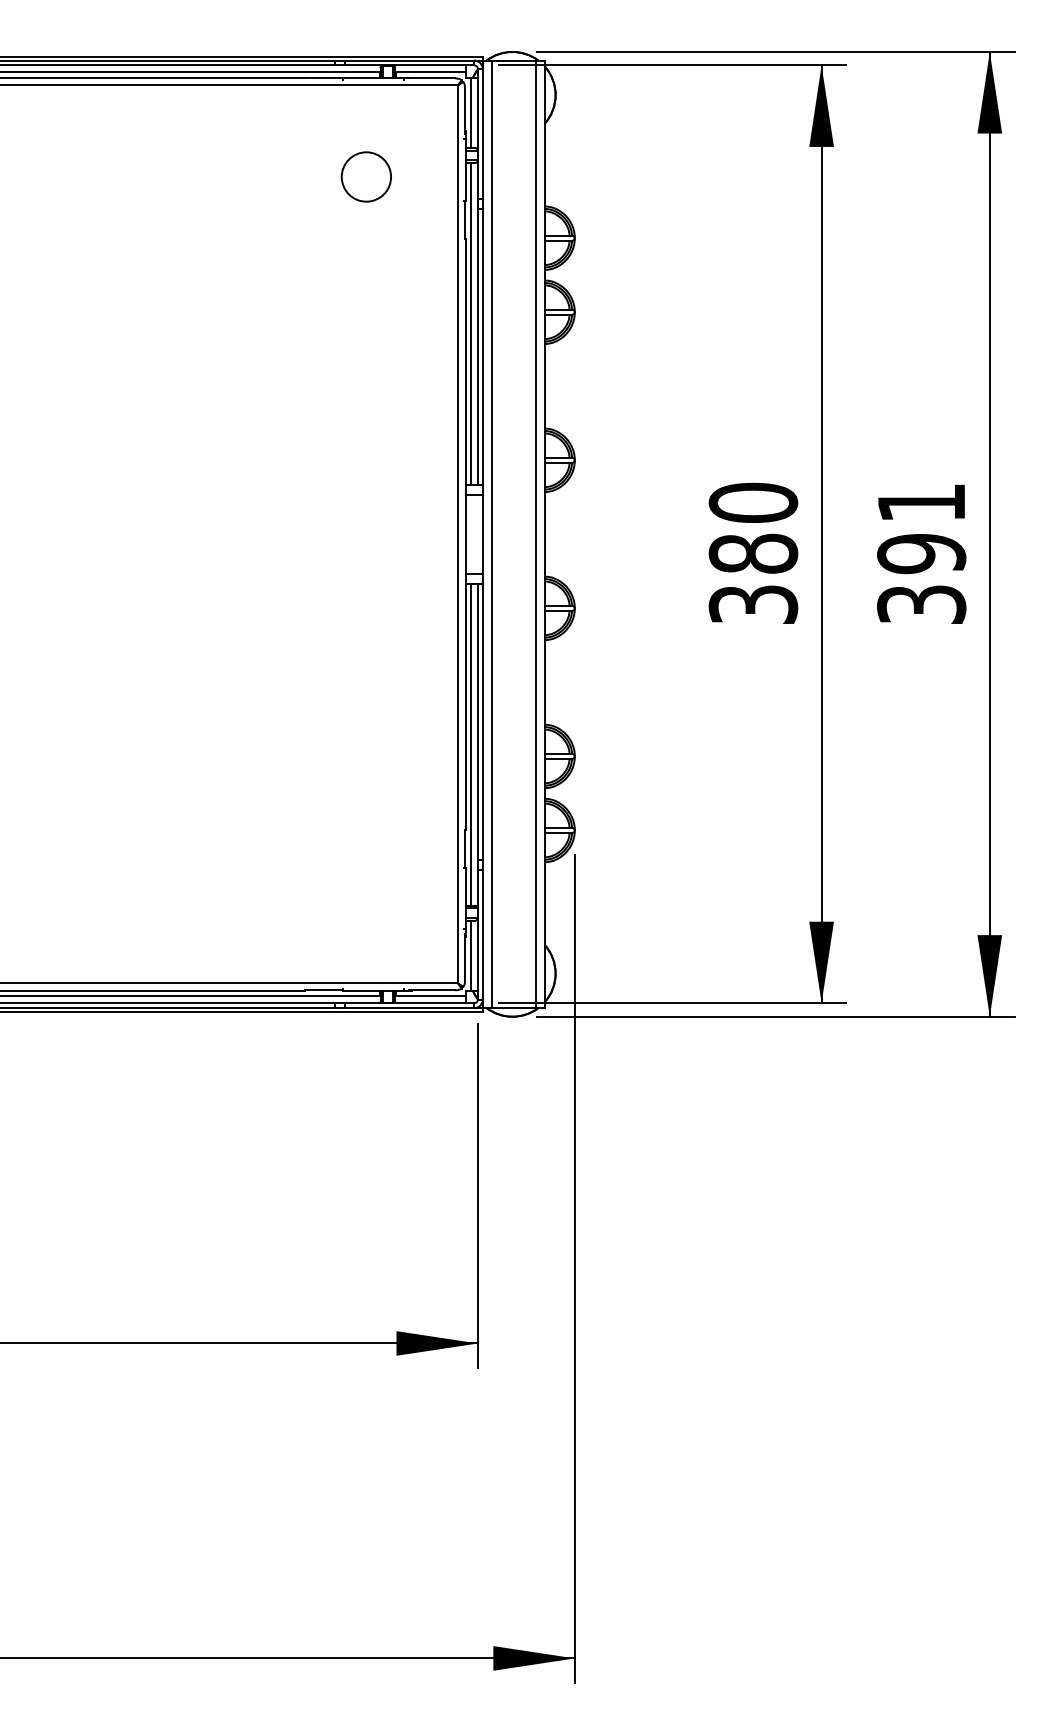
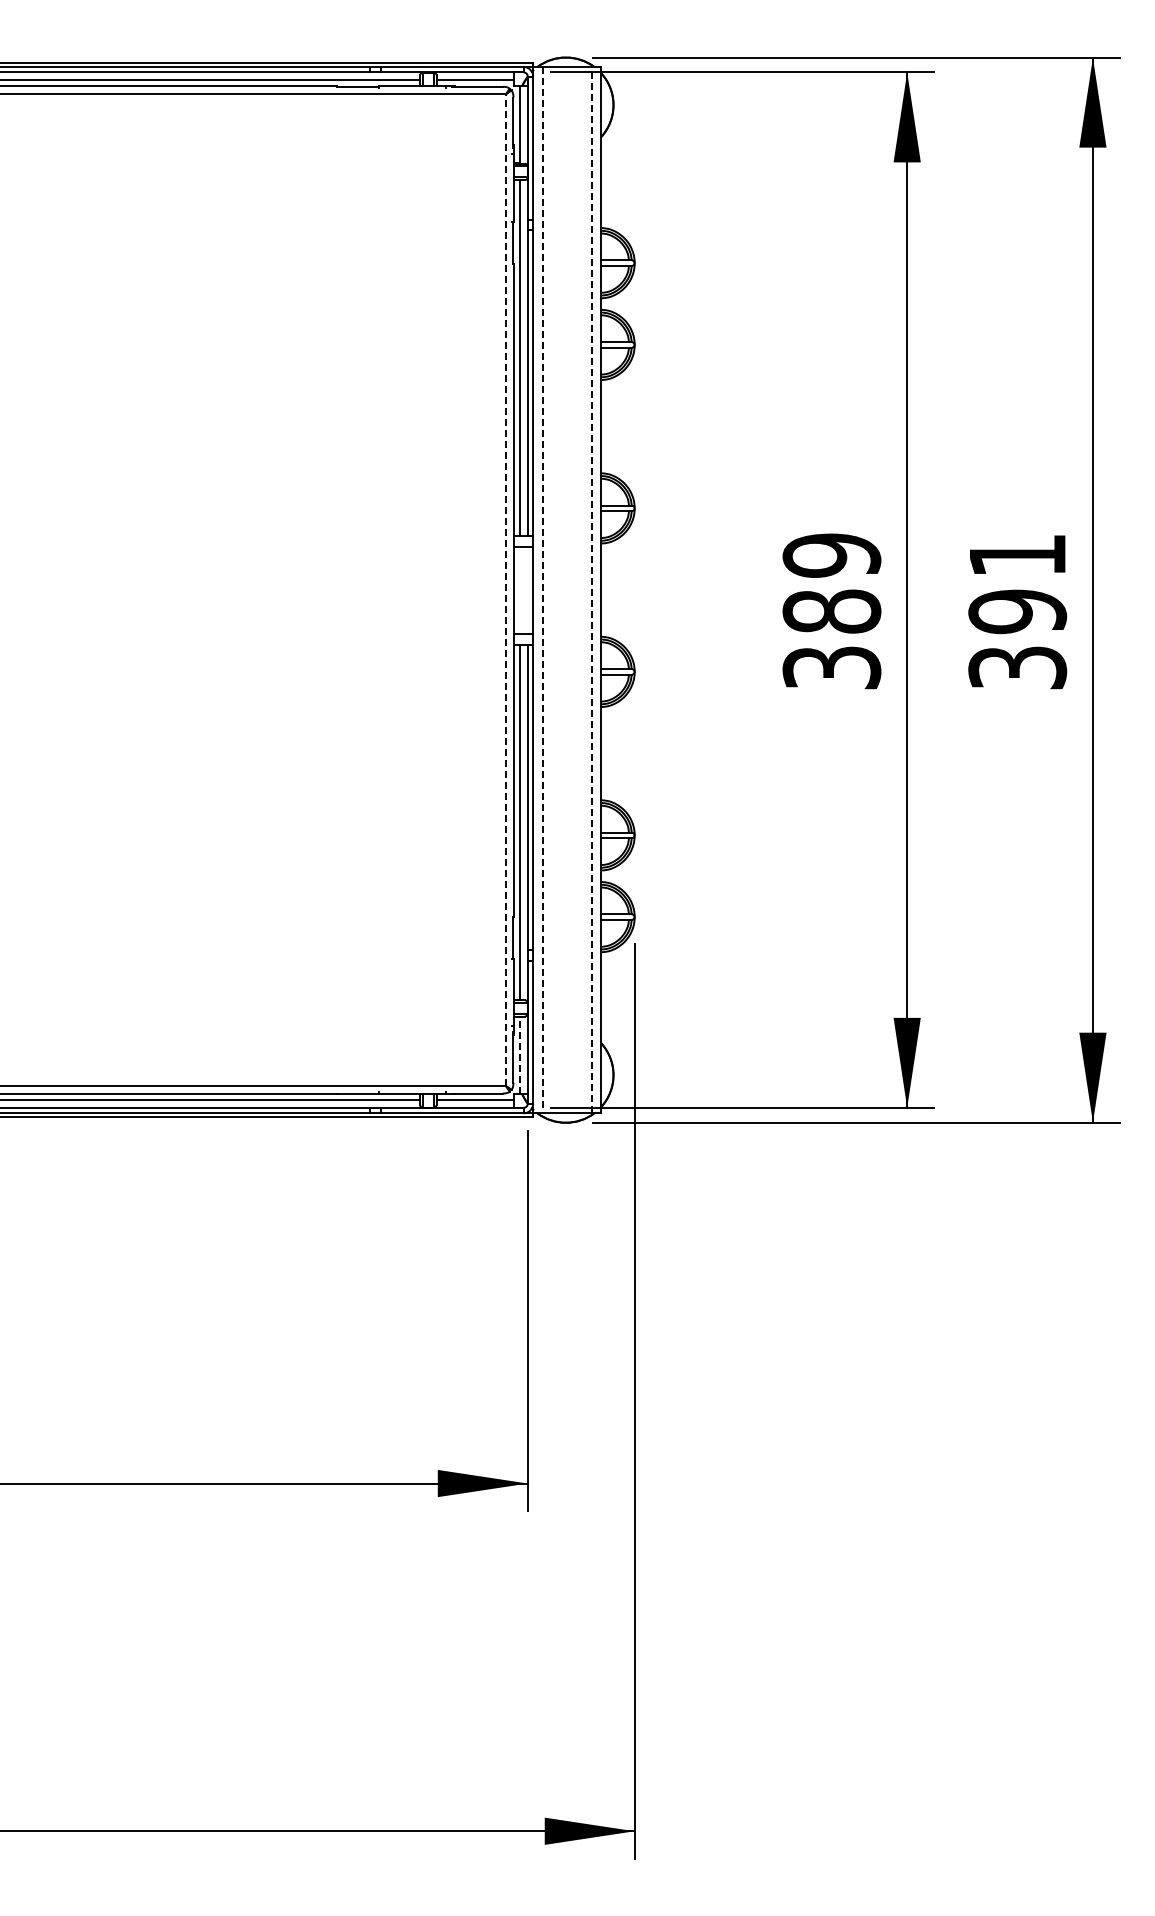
circle: (366, 176) -> (404, 195), removed
text: (753, 502) -> (831, 555), 380 -> 389
line: (535, 533) -> (591, 589), solid -> dashed
line: (457, 534) -> (505, 590), solid -> dashed
line: (491, 534) -> (542, 590), solid -> dashed
line: (471, 955) -> (520, 1055), solid -> dashed

